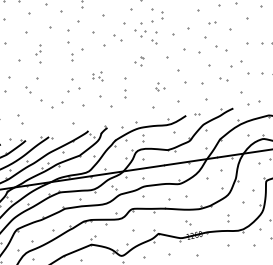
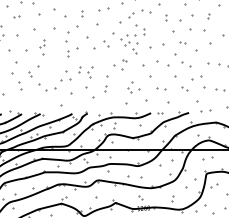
part: (139, 60) -> (120, 64), size x1.67
part: (97, 77) -> (85, 72), size x1.67
part: (194, 83) -> (161, 88), size x0.62
part: (159, 87) -> (133, 87), size x1.67
part: (20, 119) -> (20, 85), moved

